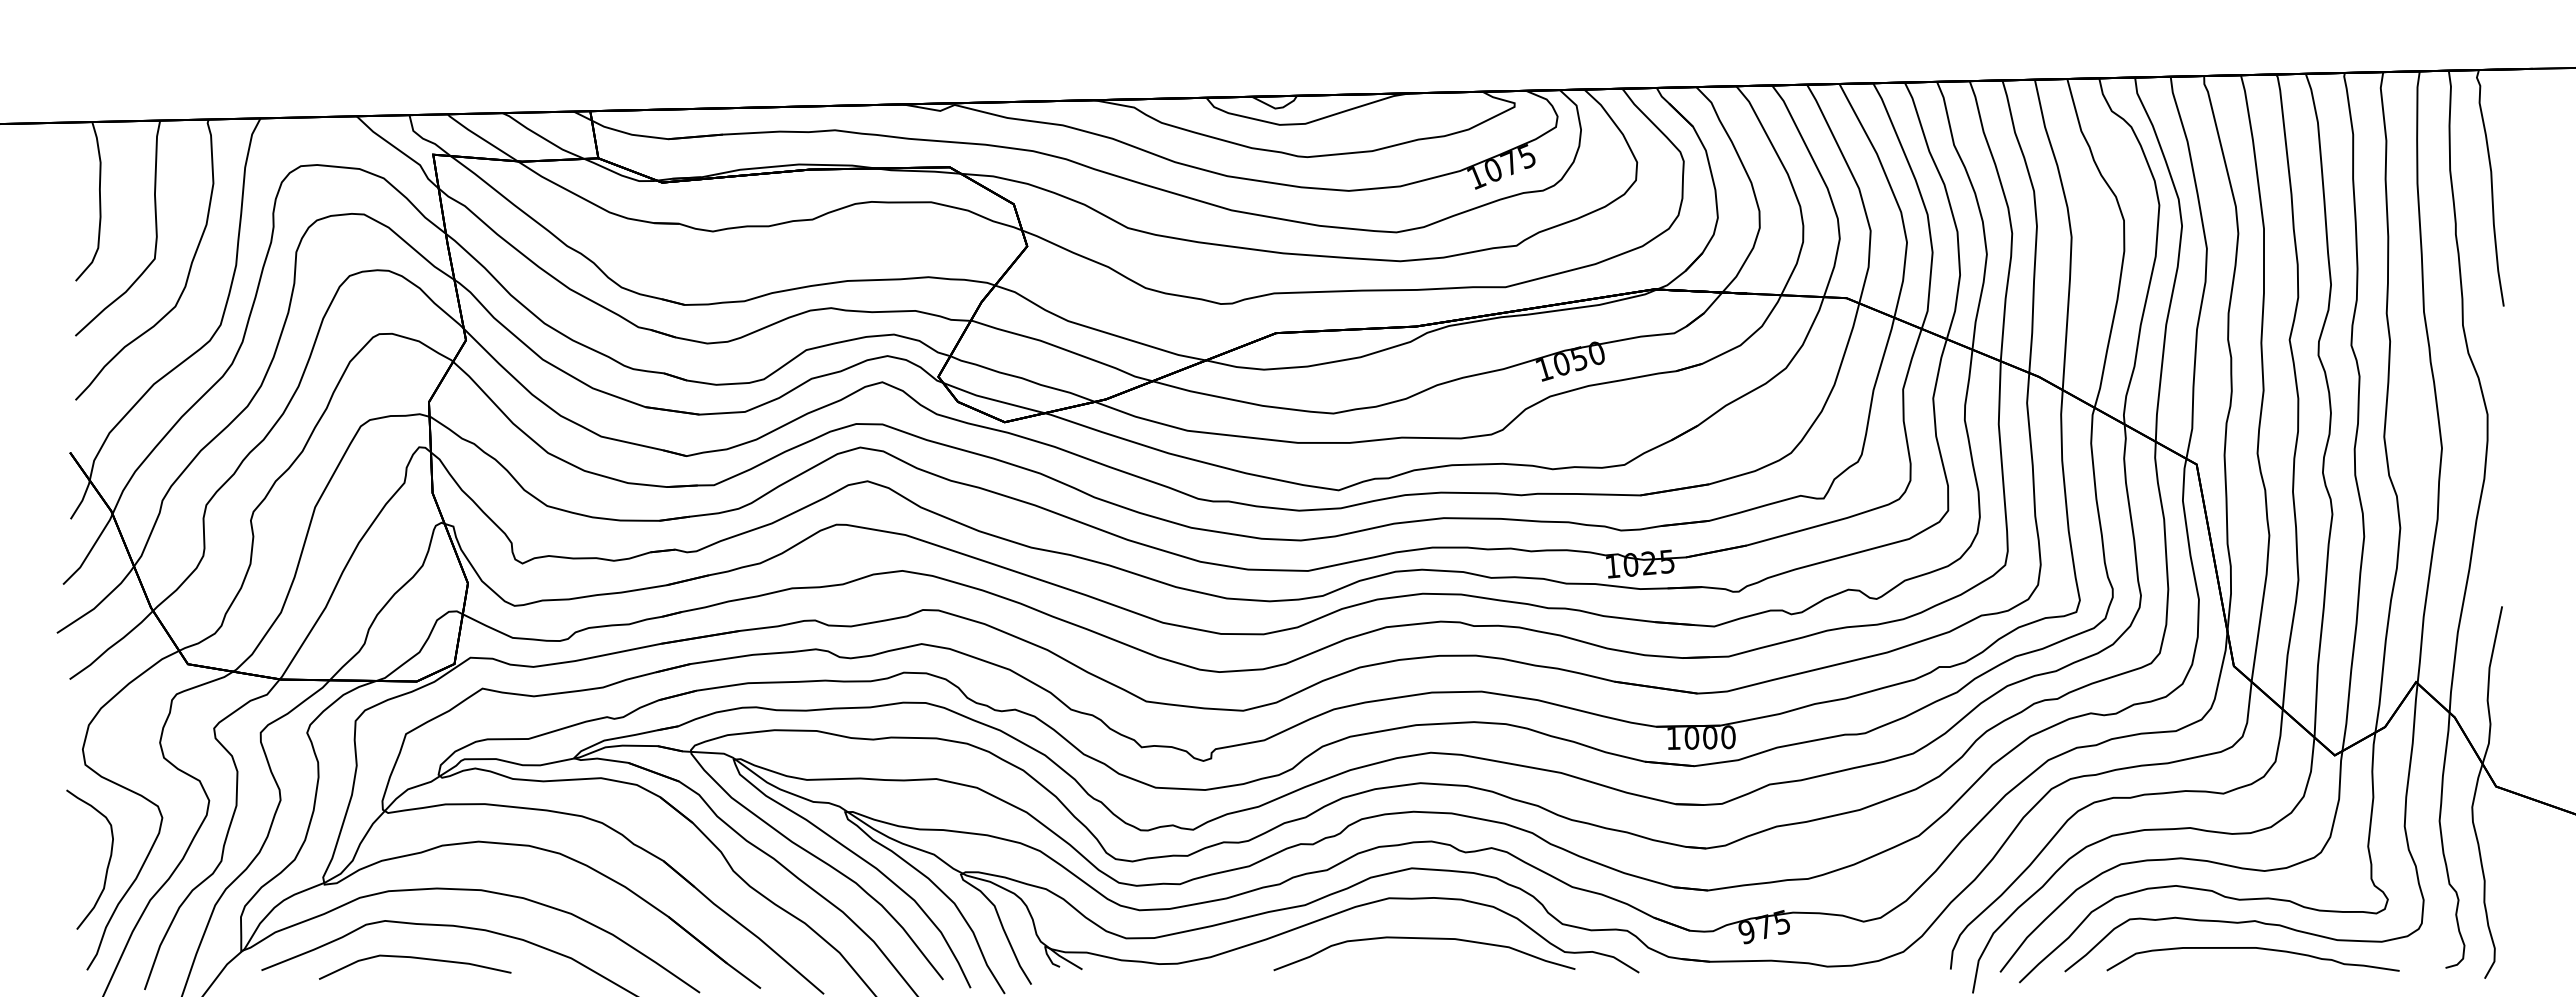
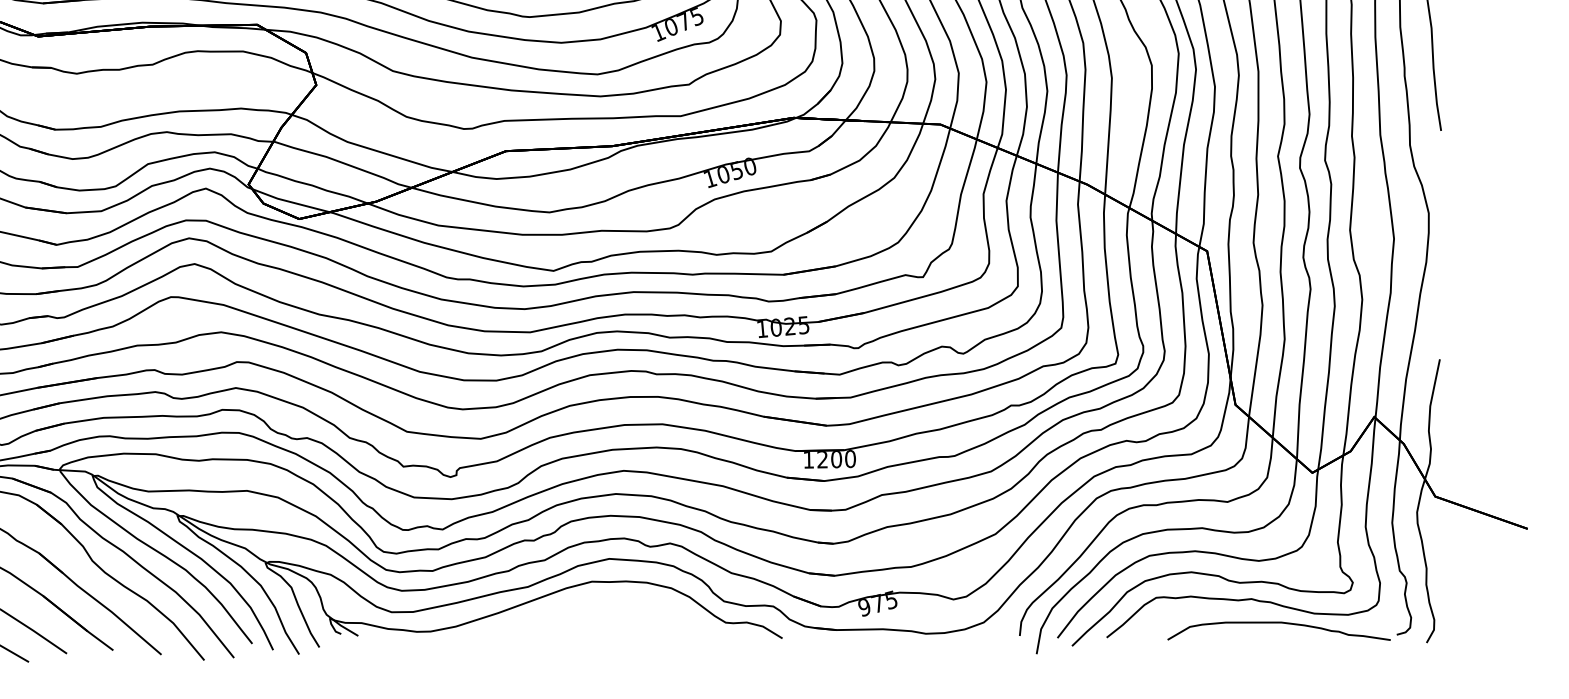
text: (1691, 738) -> (822, 459), 1000 -> 1200
curve: (1424, 939) -> (618, 613), removed
curve: (2252, 948) -> (1278, 623), moved

